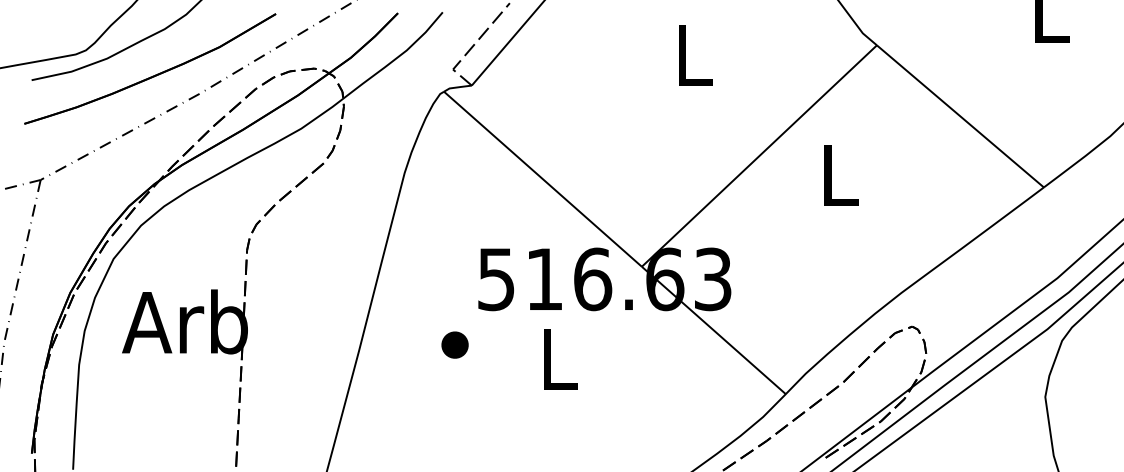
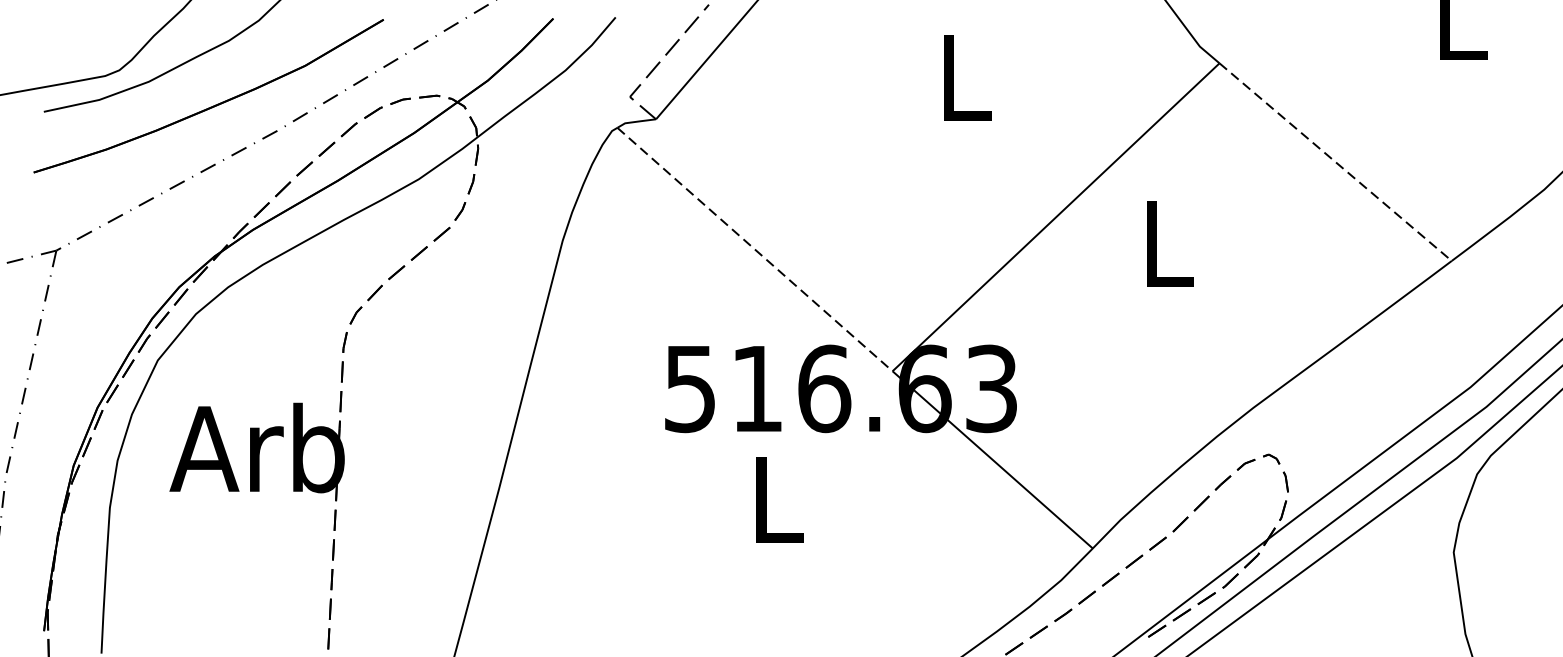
line: (960, 116) -> (1335, 162), solid -> dashed
line: (543, 179) -> (755, 249), solid -> dashed
part: (454, 344) -> (631, 479), removed

